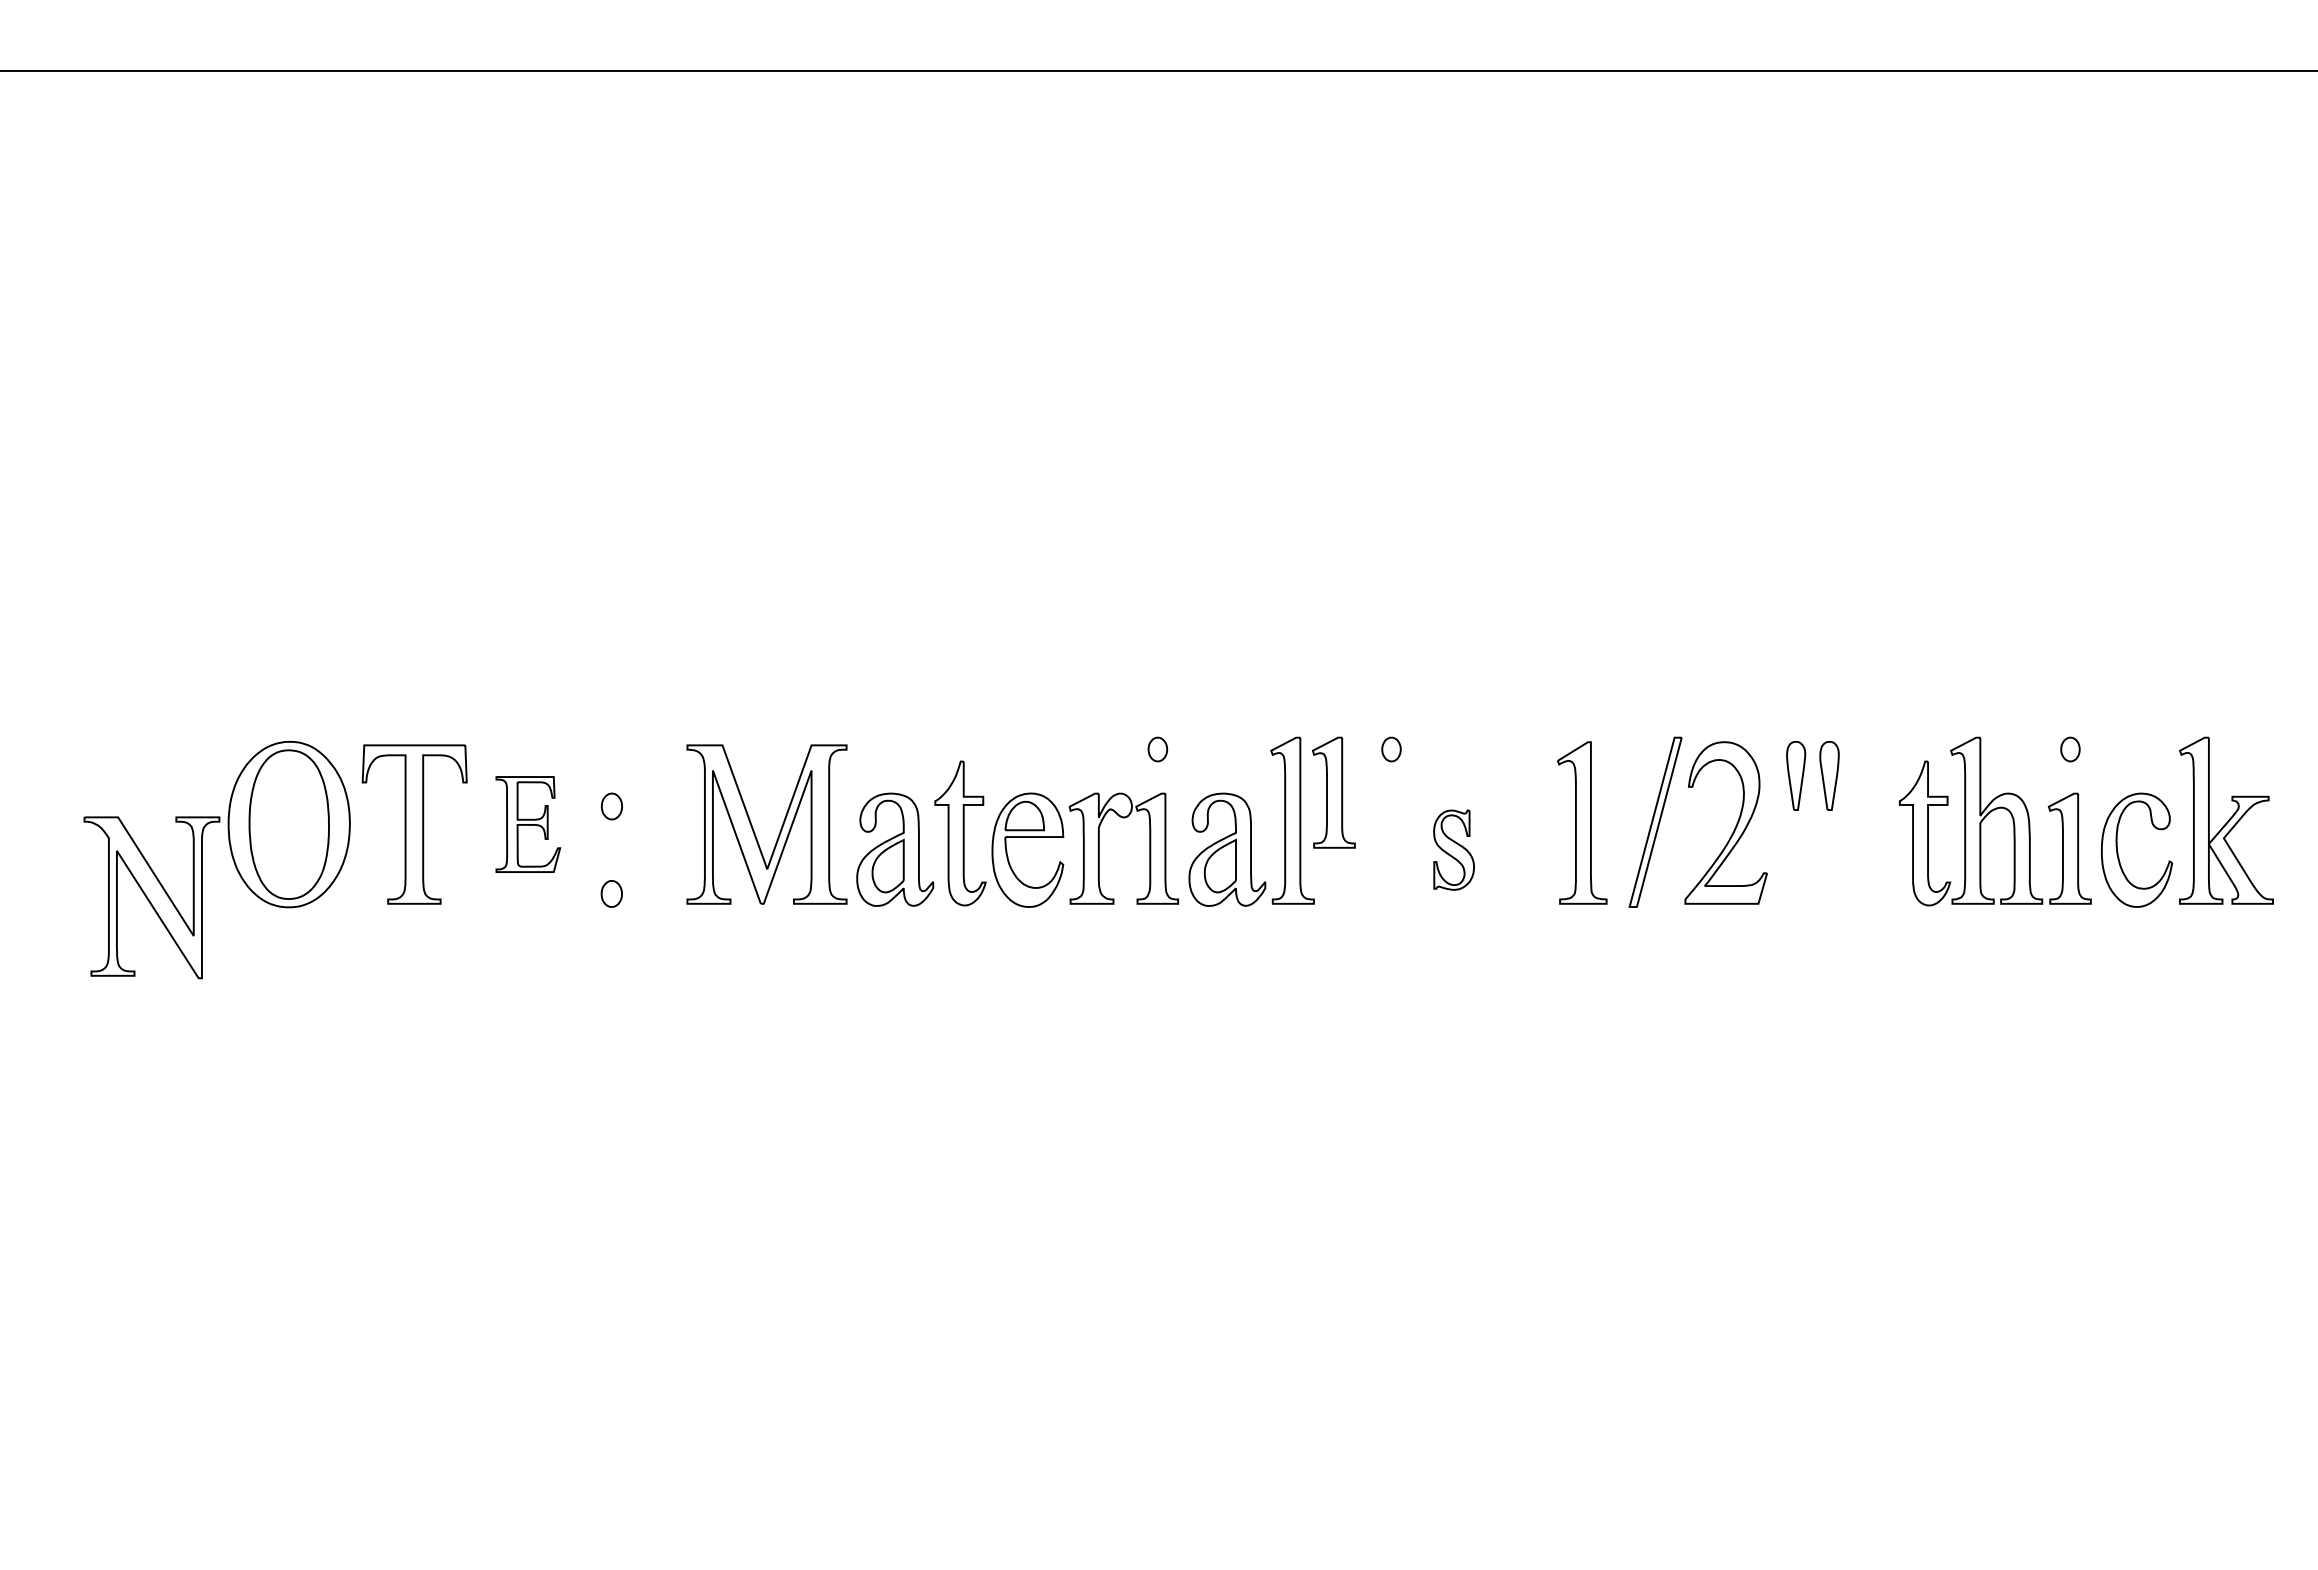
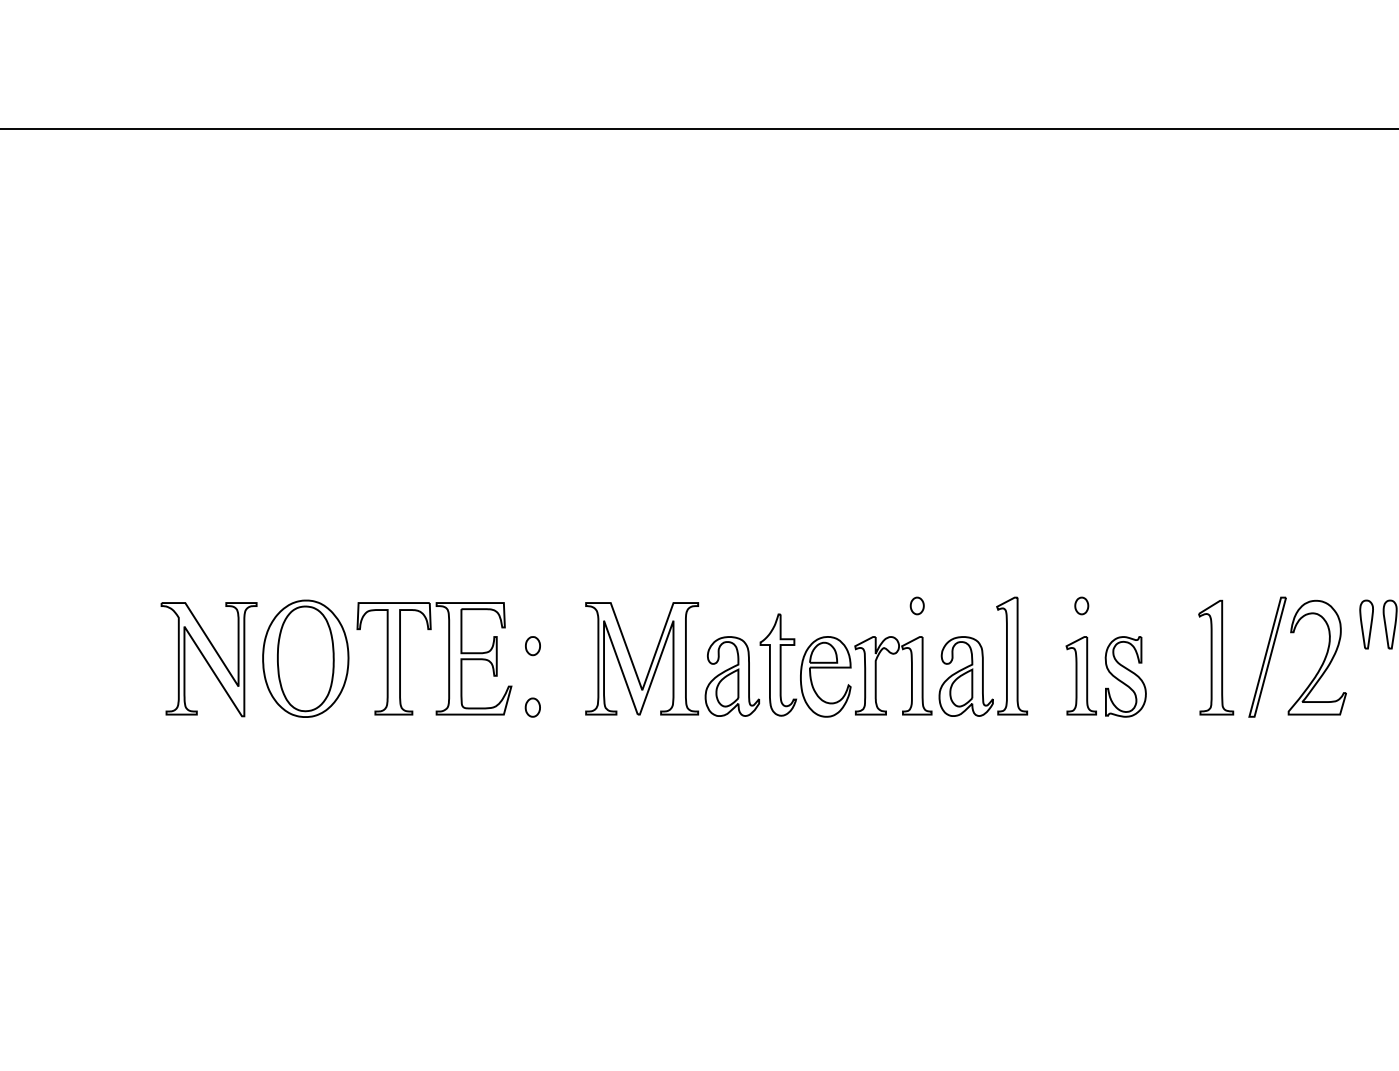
part: (1333, 792) -> (1081, 675), moved
part: (528, 824) -> (474, 658), size x1.67
part: (1453, 849) -> (1125, 676), size x1.43
part: (151, 897) -> (208, 659), moved

